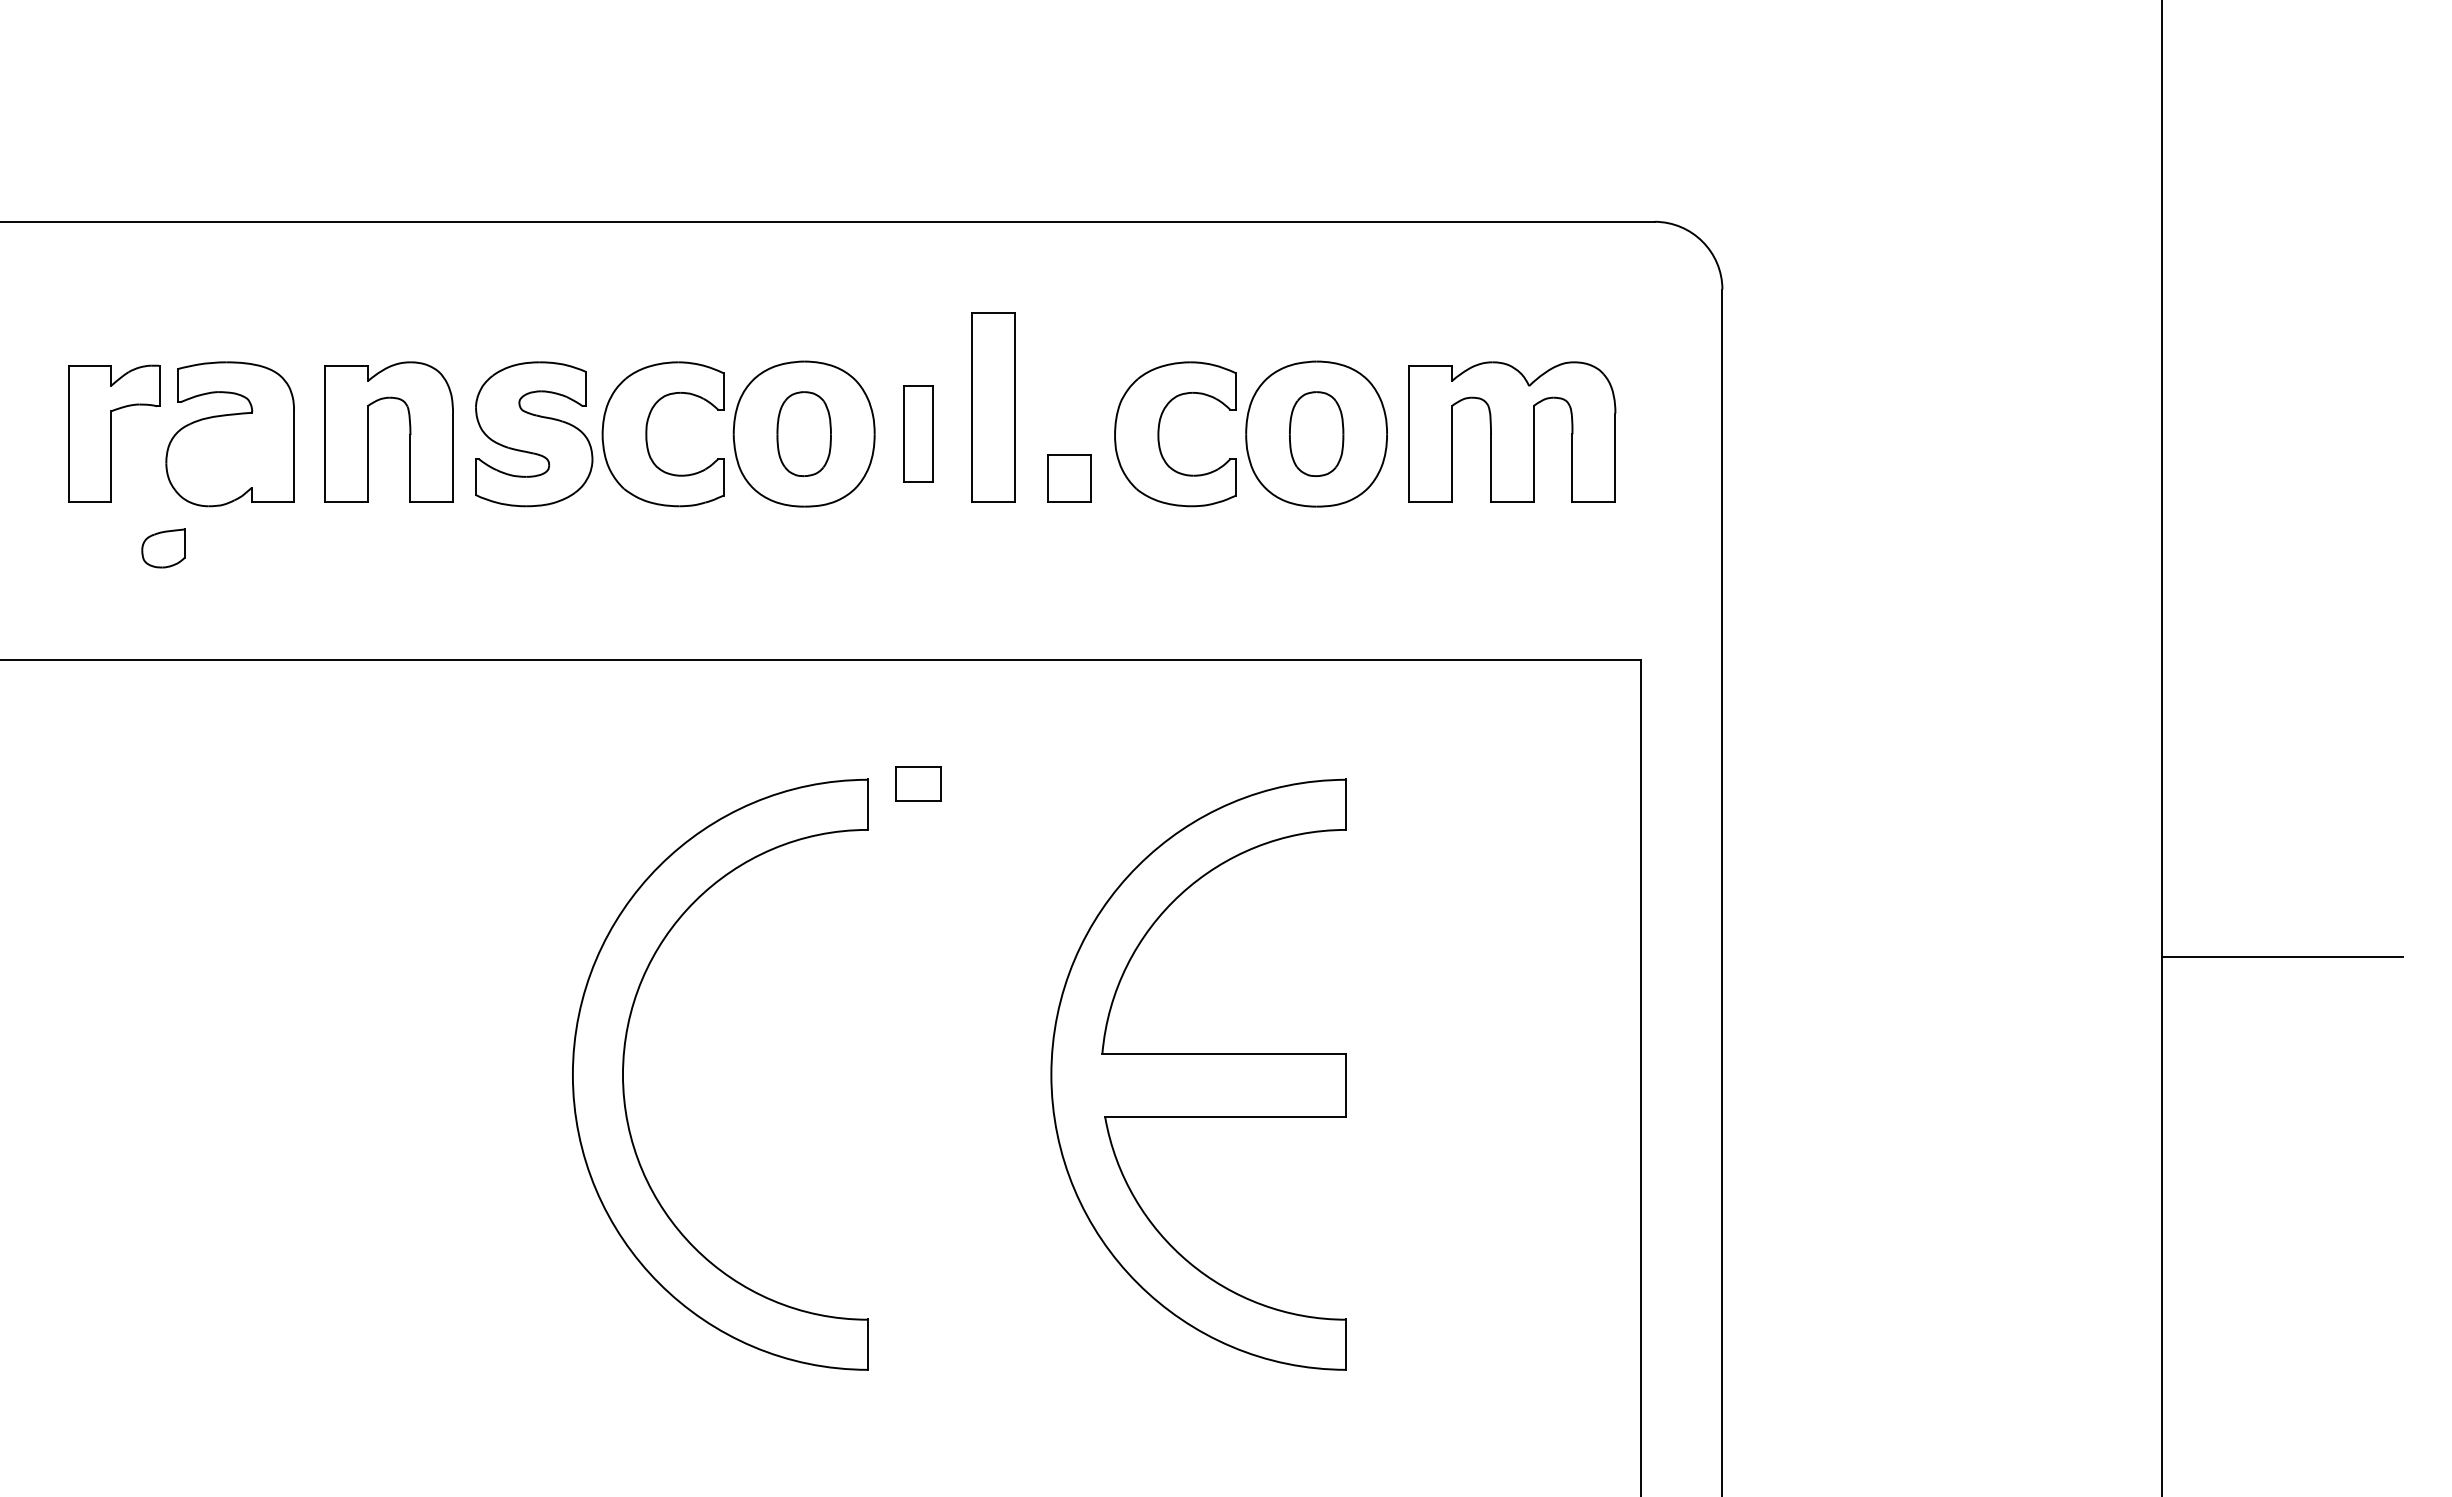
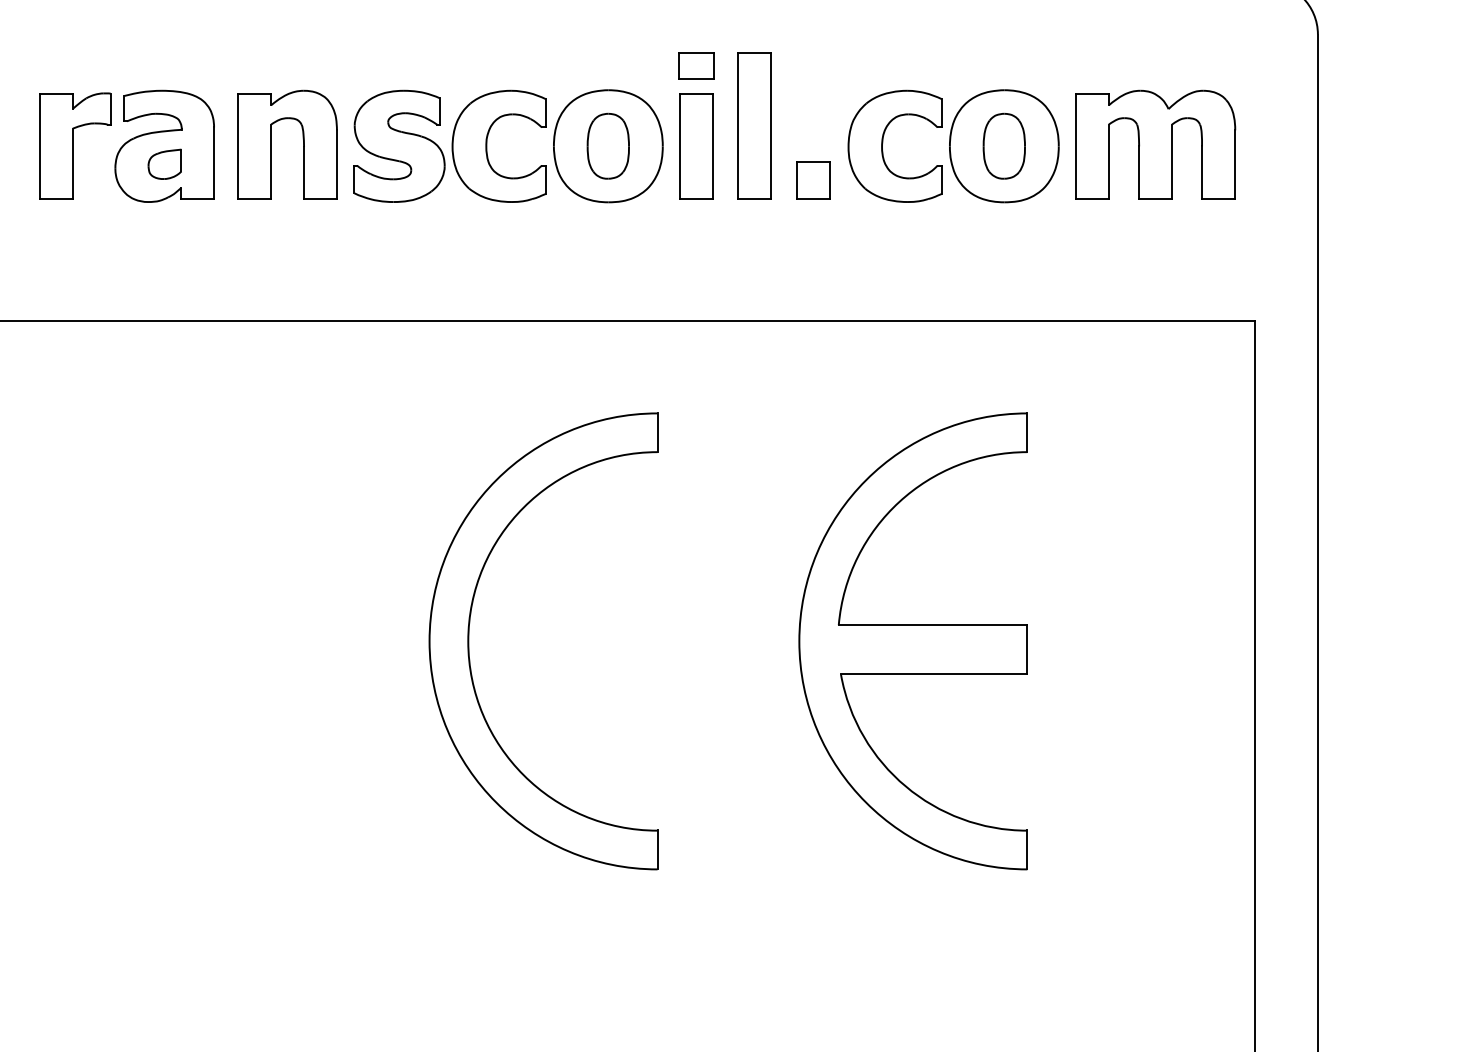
part: (918, 433) -> (696, 145), size x1.43
part: (163, 548) -> (164, 164), moved
part: (918, 783) -> (696, 65), moved

